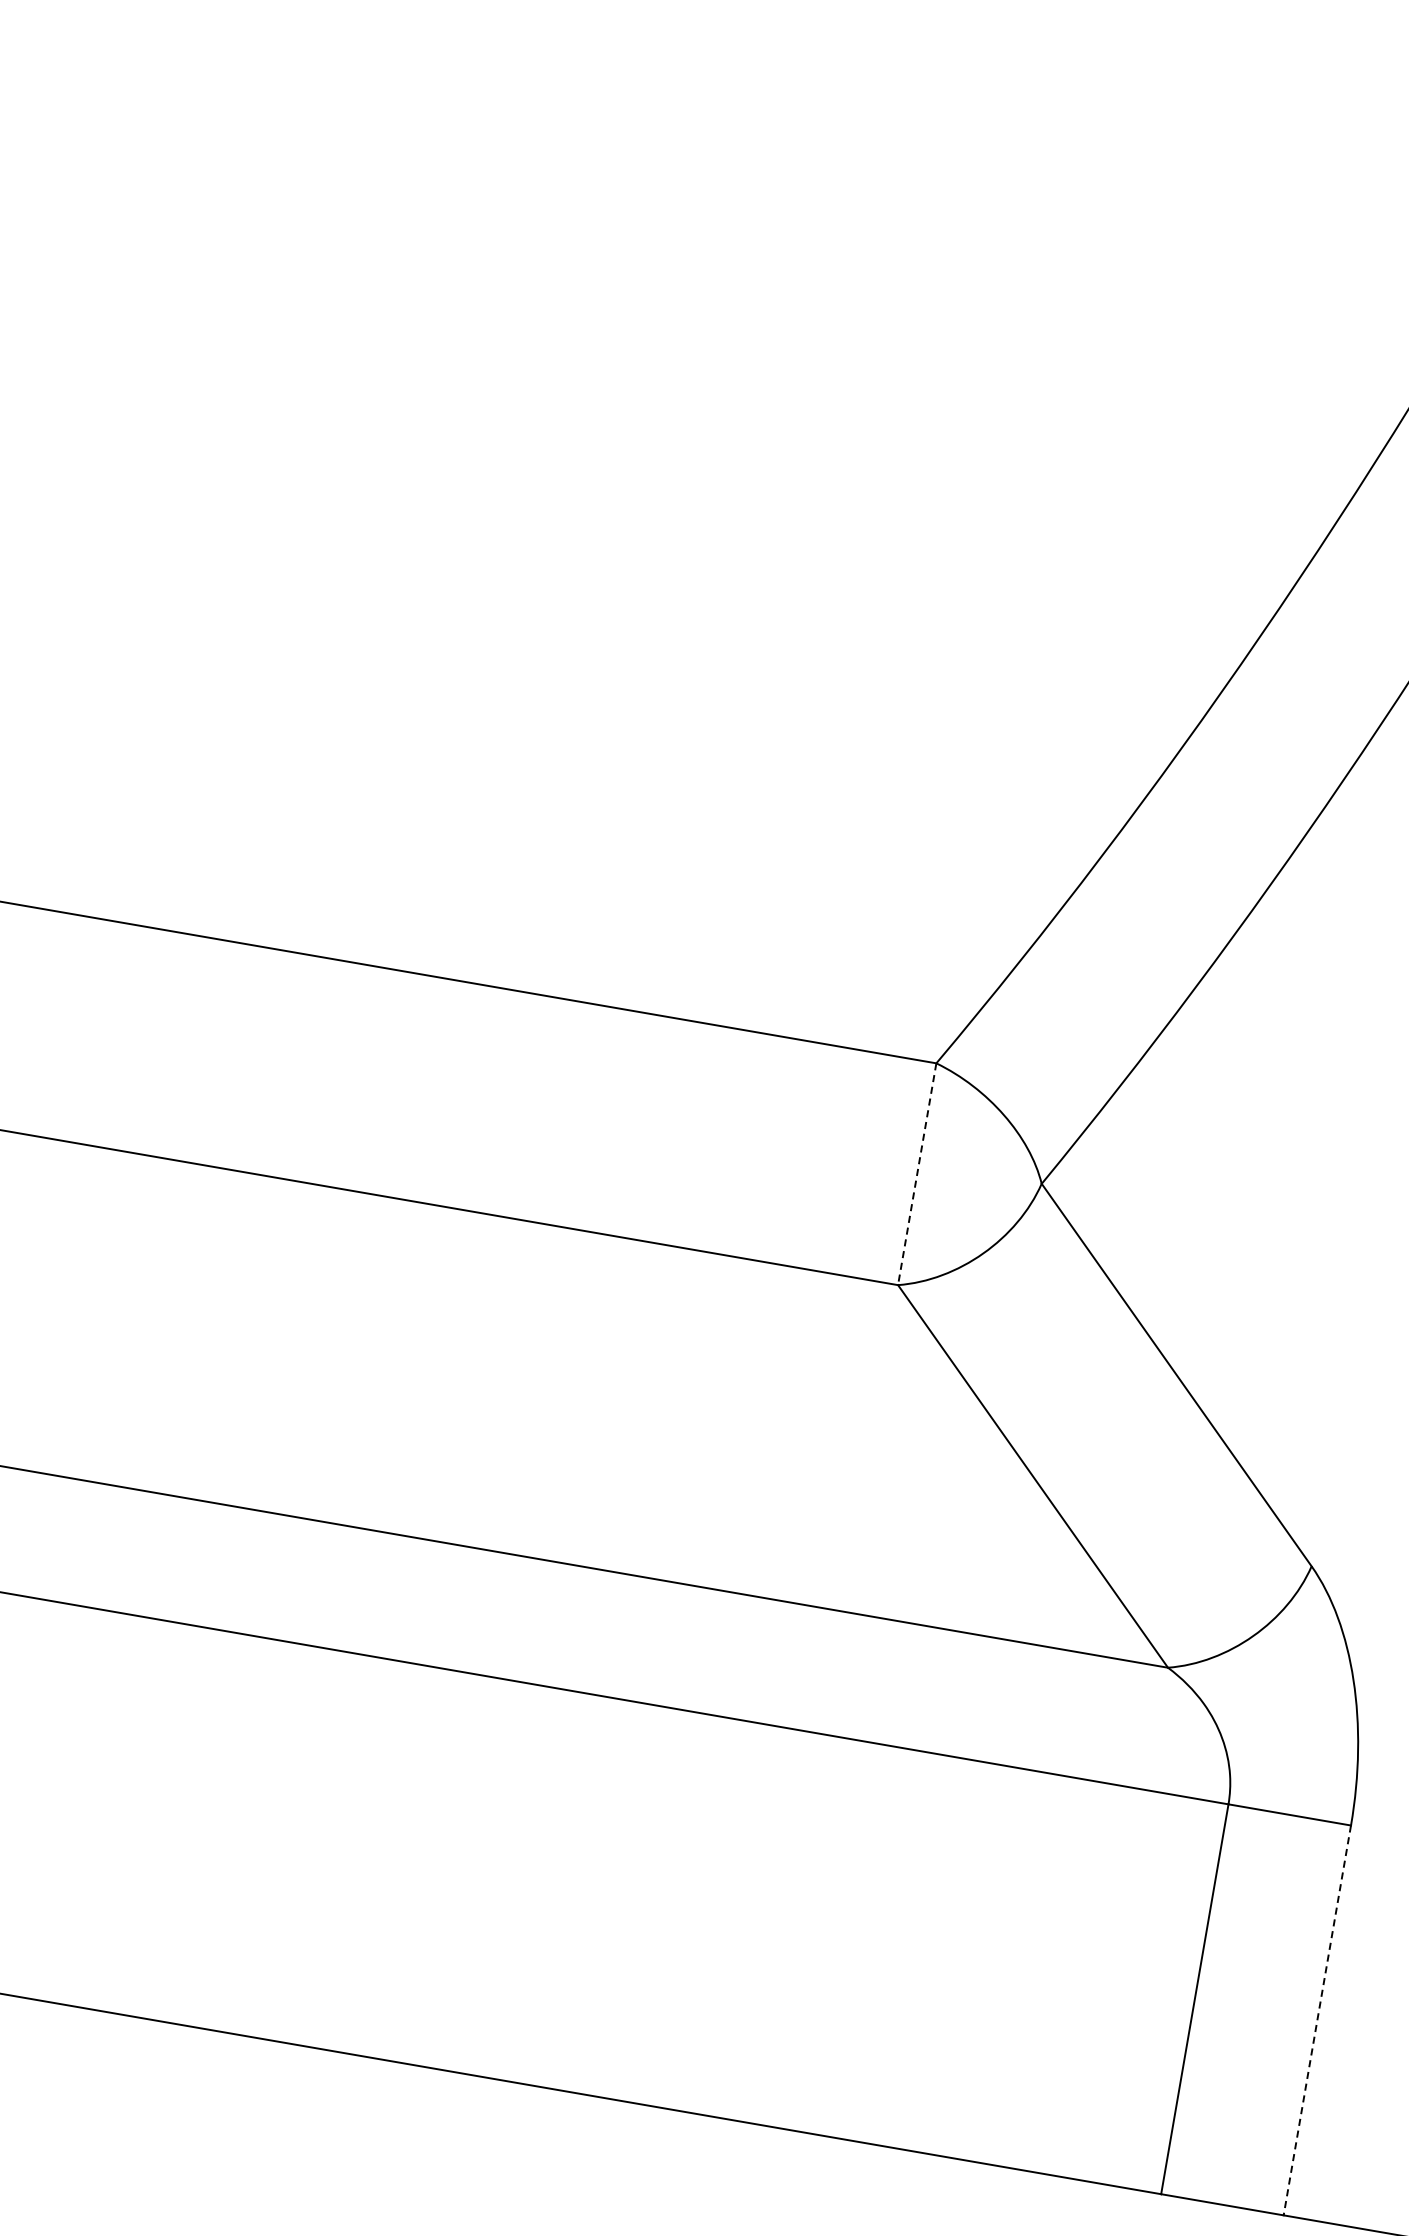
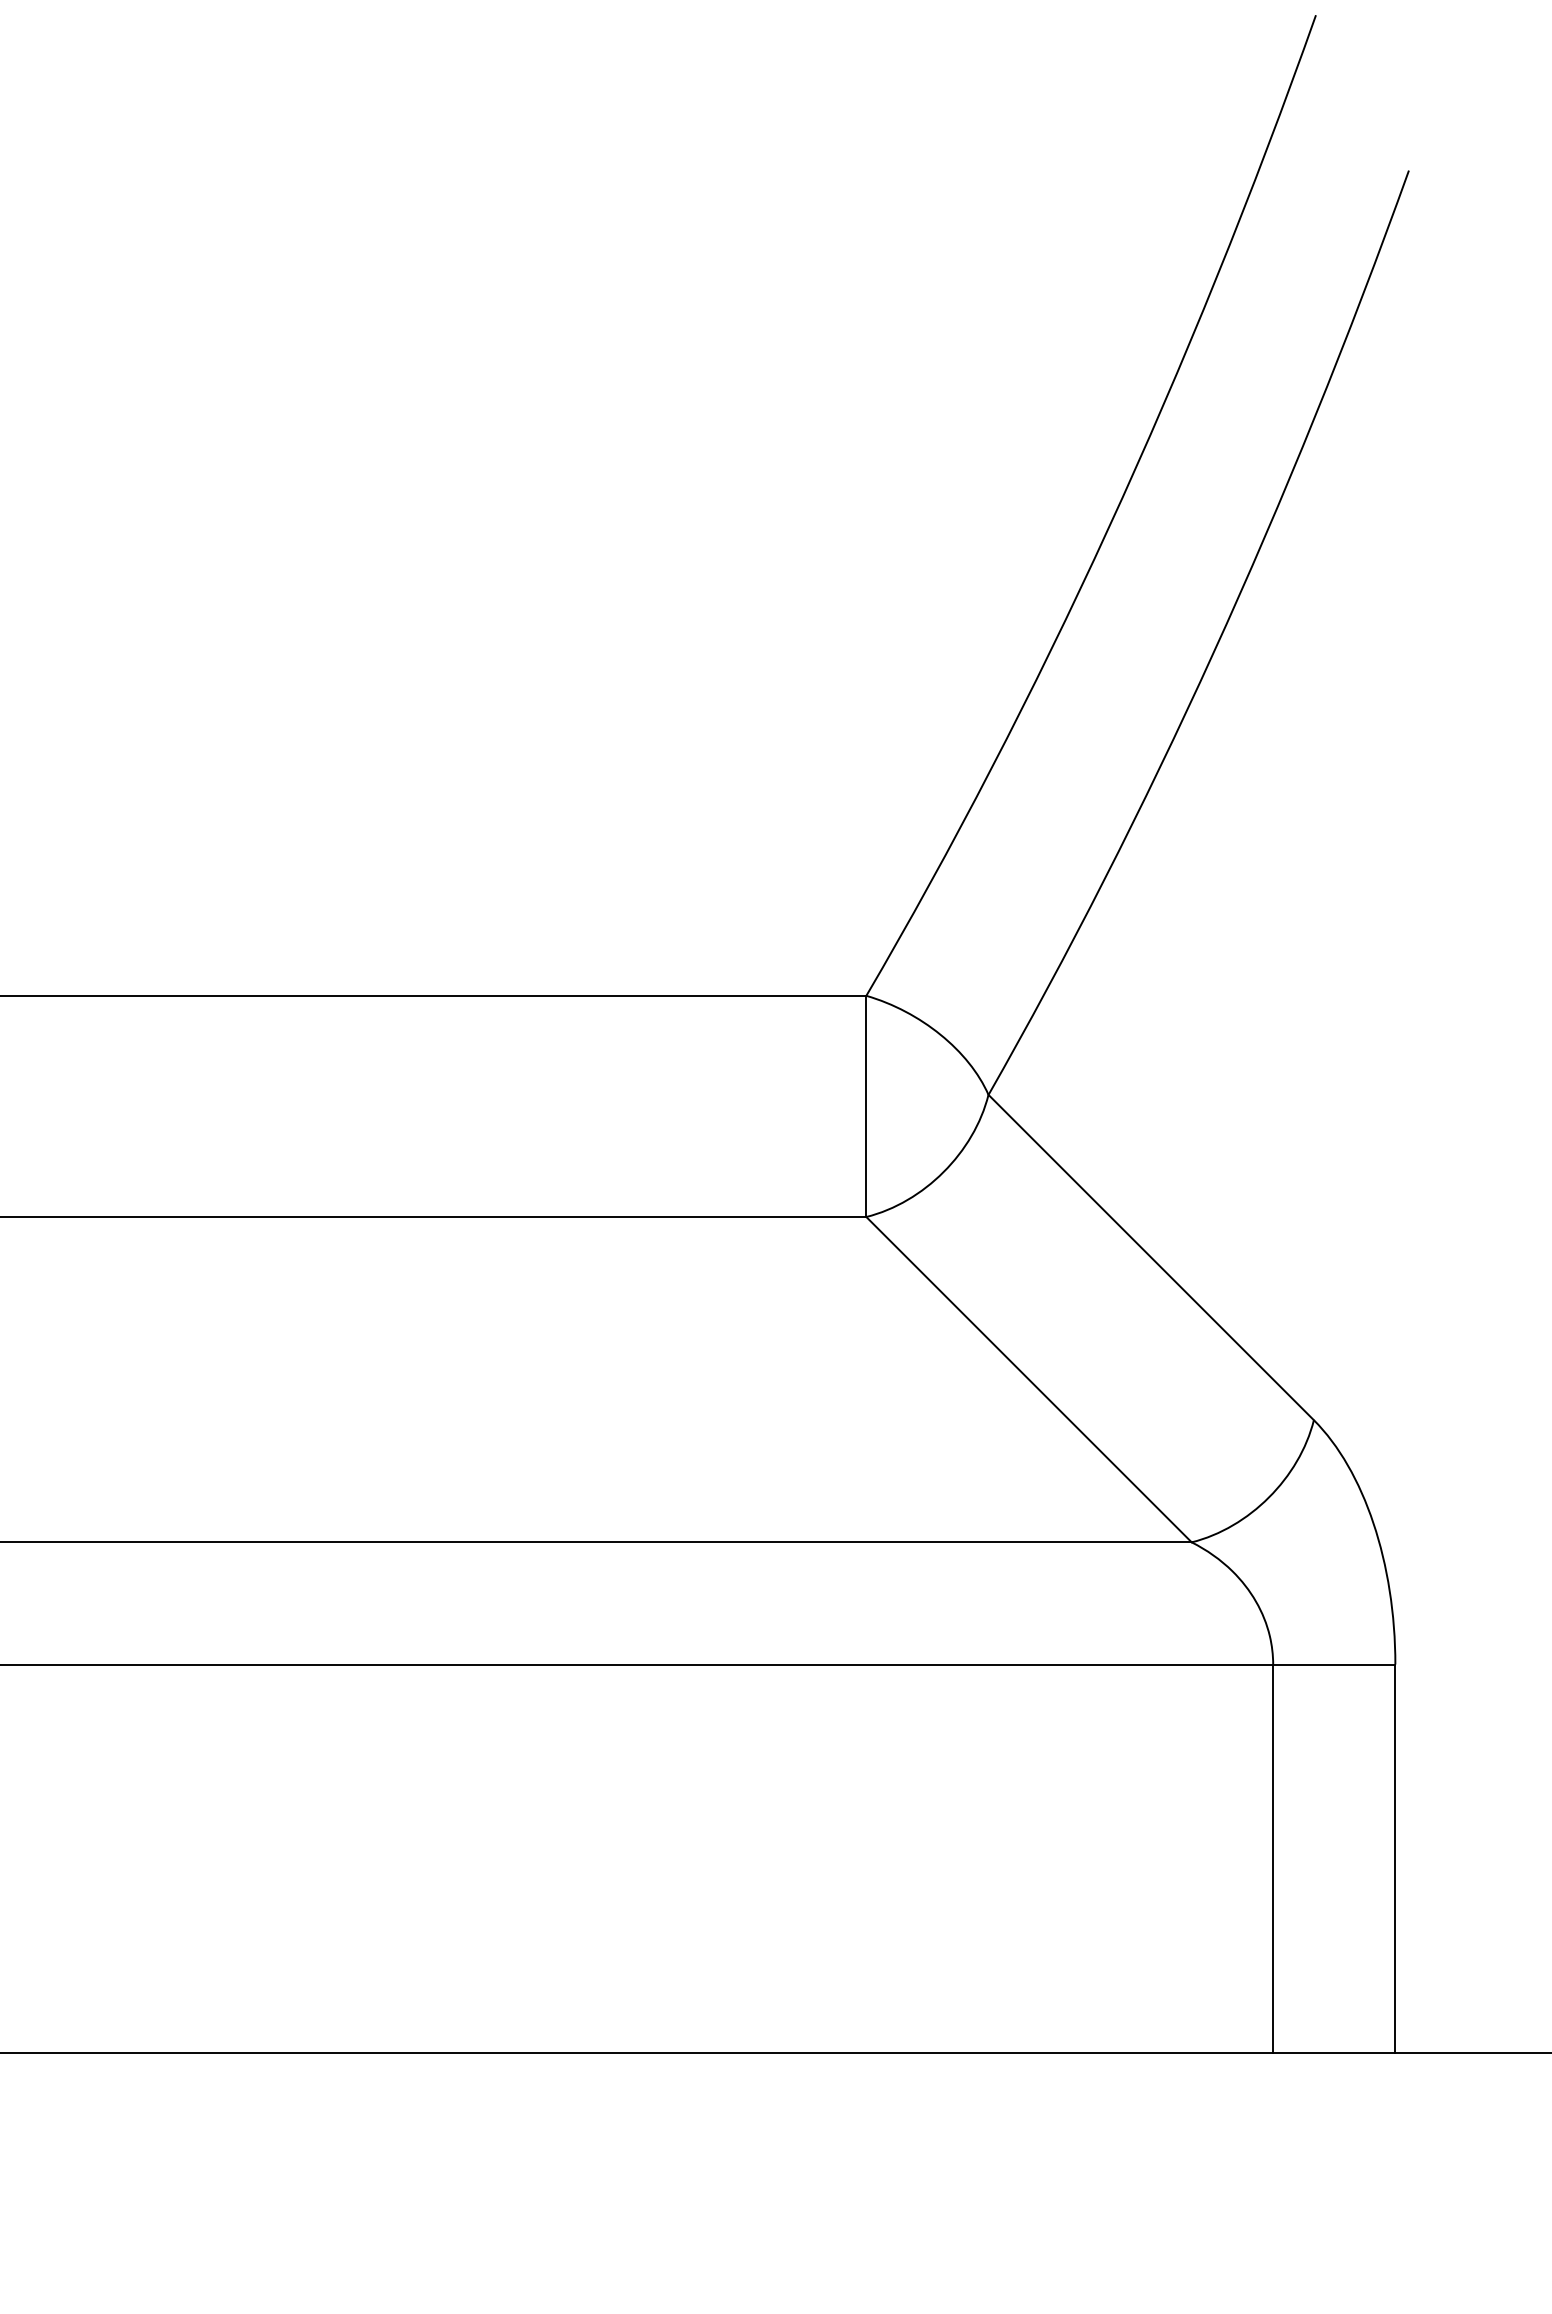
line: (917, 1174) -> (866, 1106), dashed -> solid
line: (1317, 2021) -> (1395, 1859), dashed -> solid

